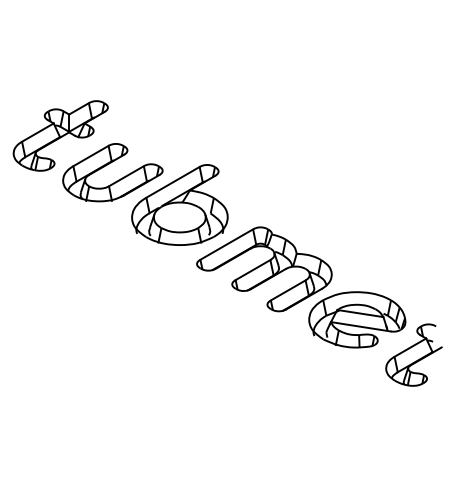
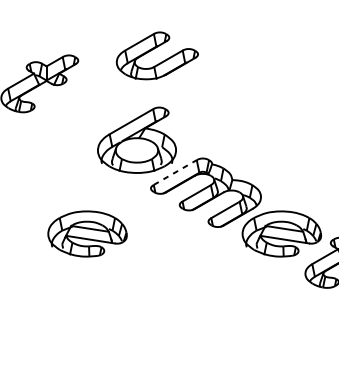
part: (109, 164) -> (154, 49), moved
line: (227, 244) -> (175, 172), solid -> dashed
part: (119, 319) -> (87, 233), added

